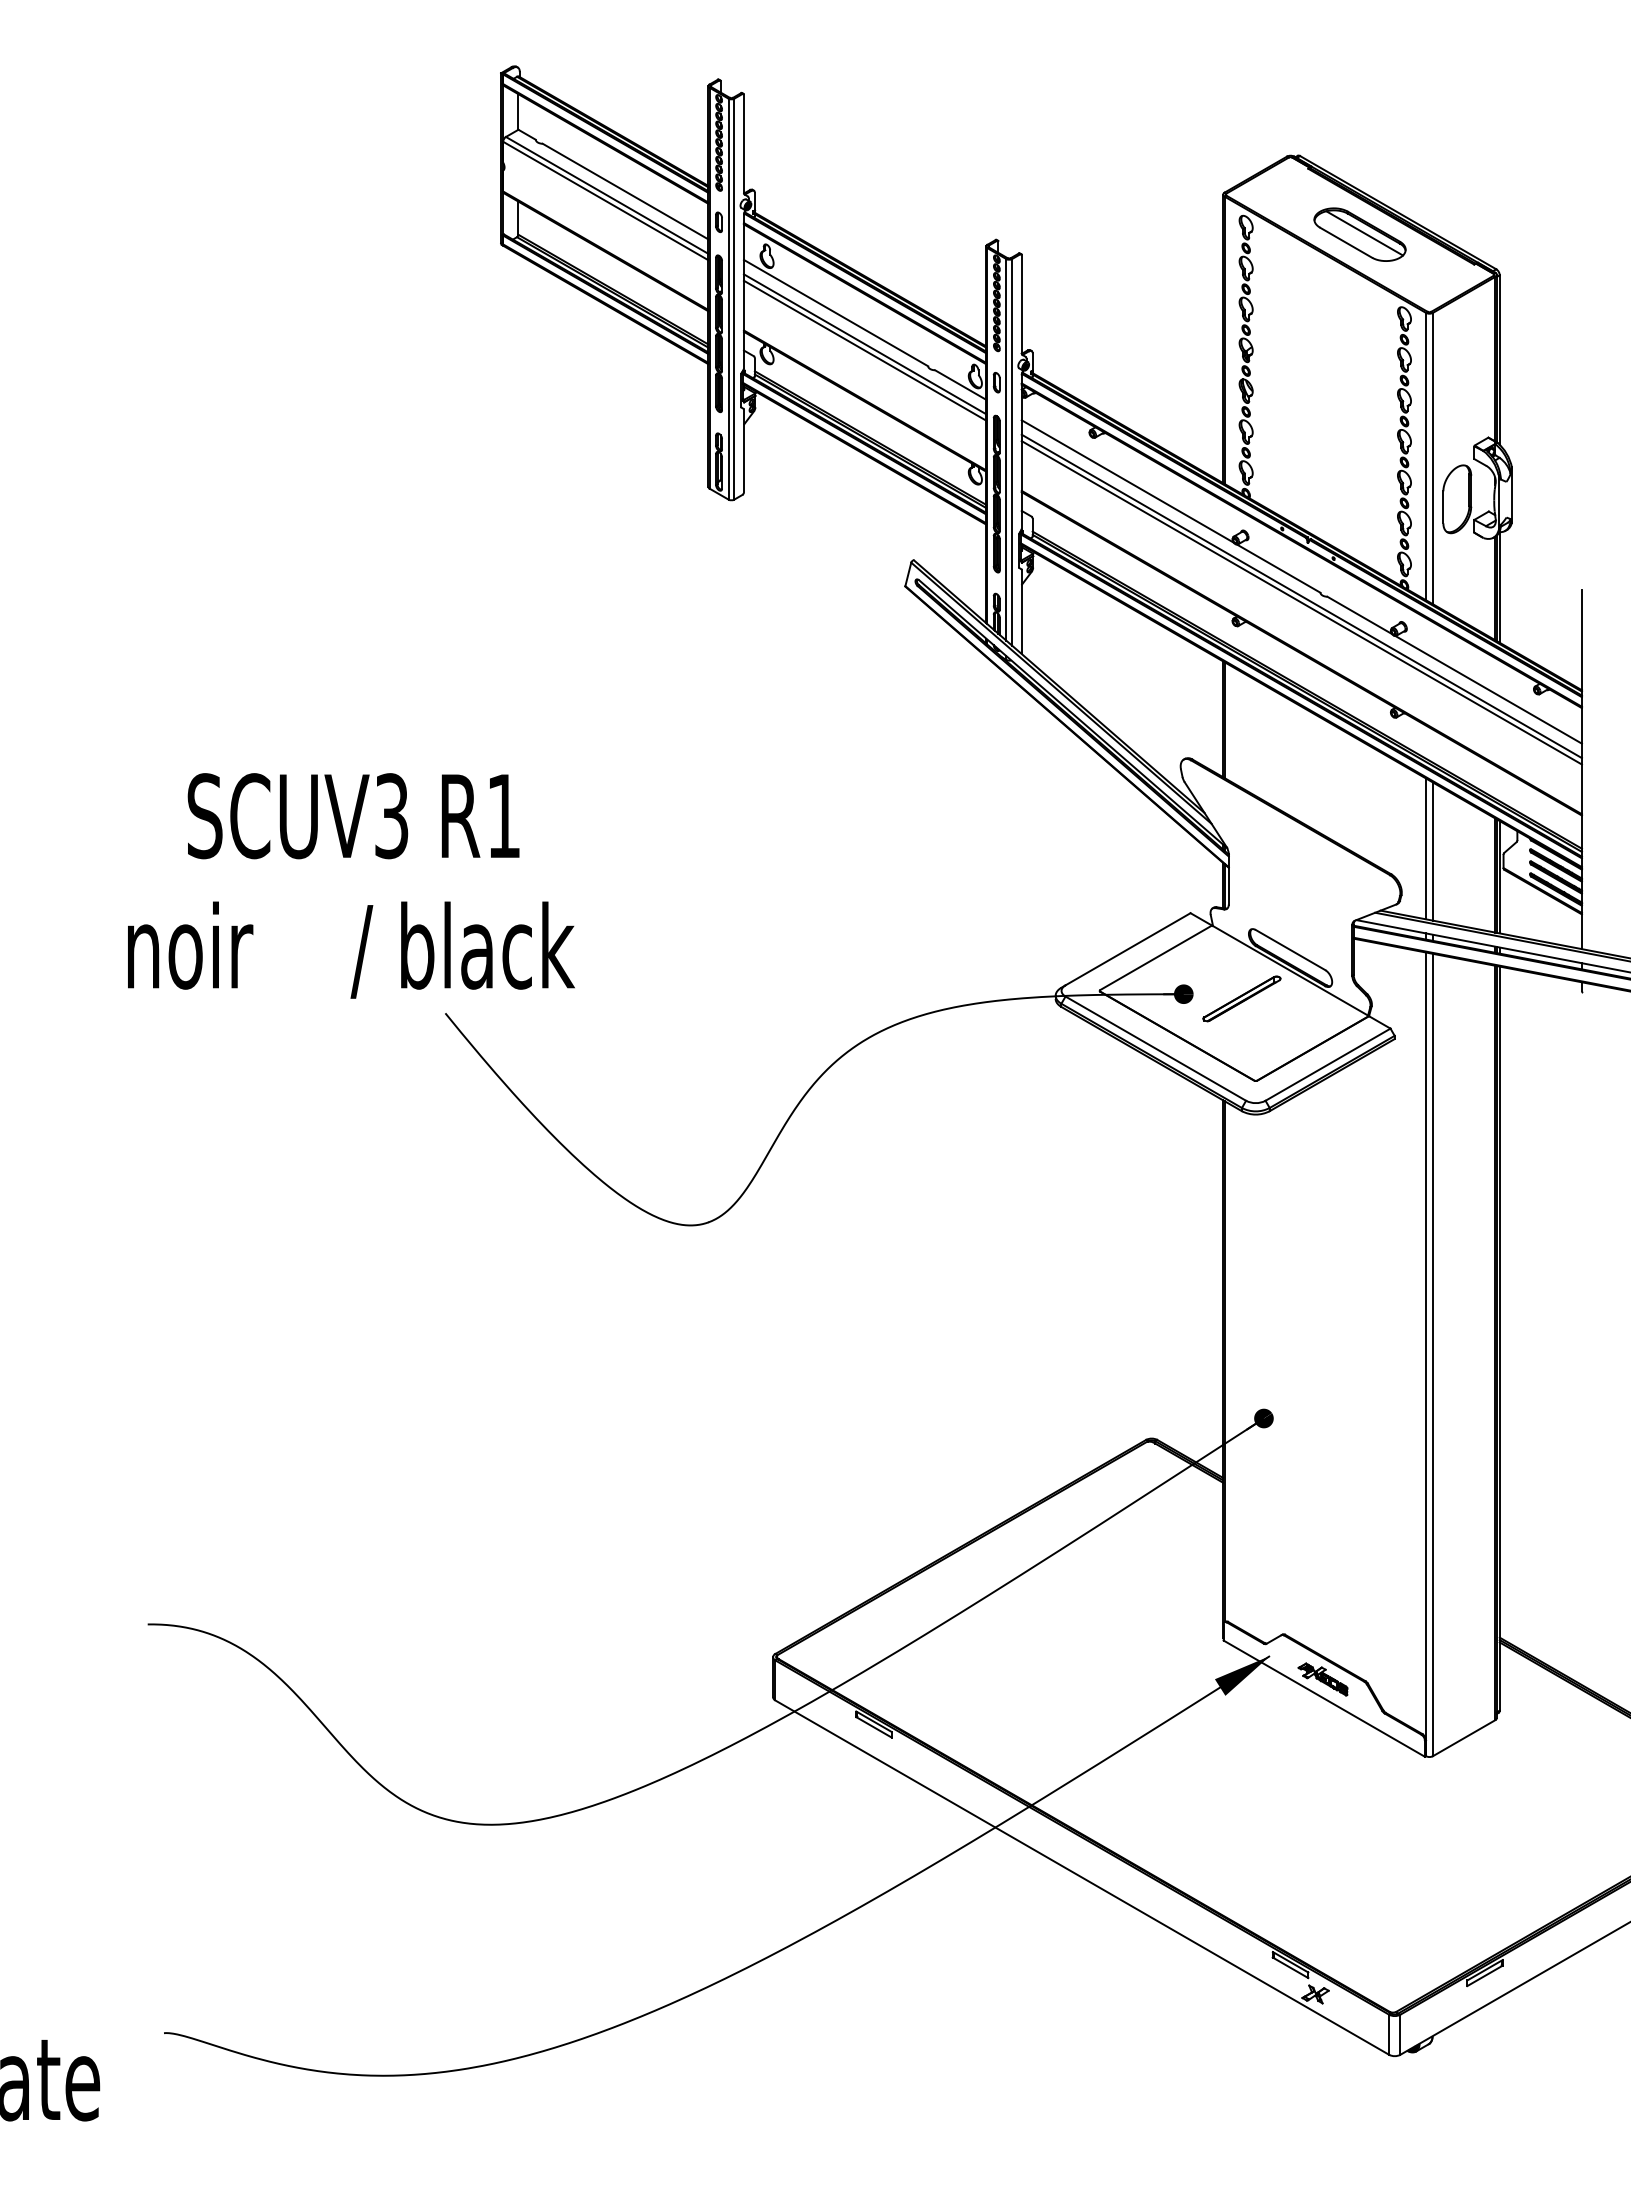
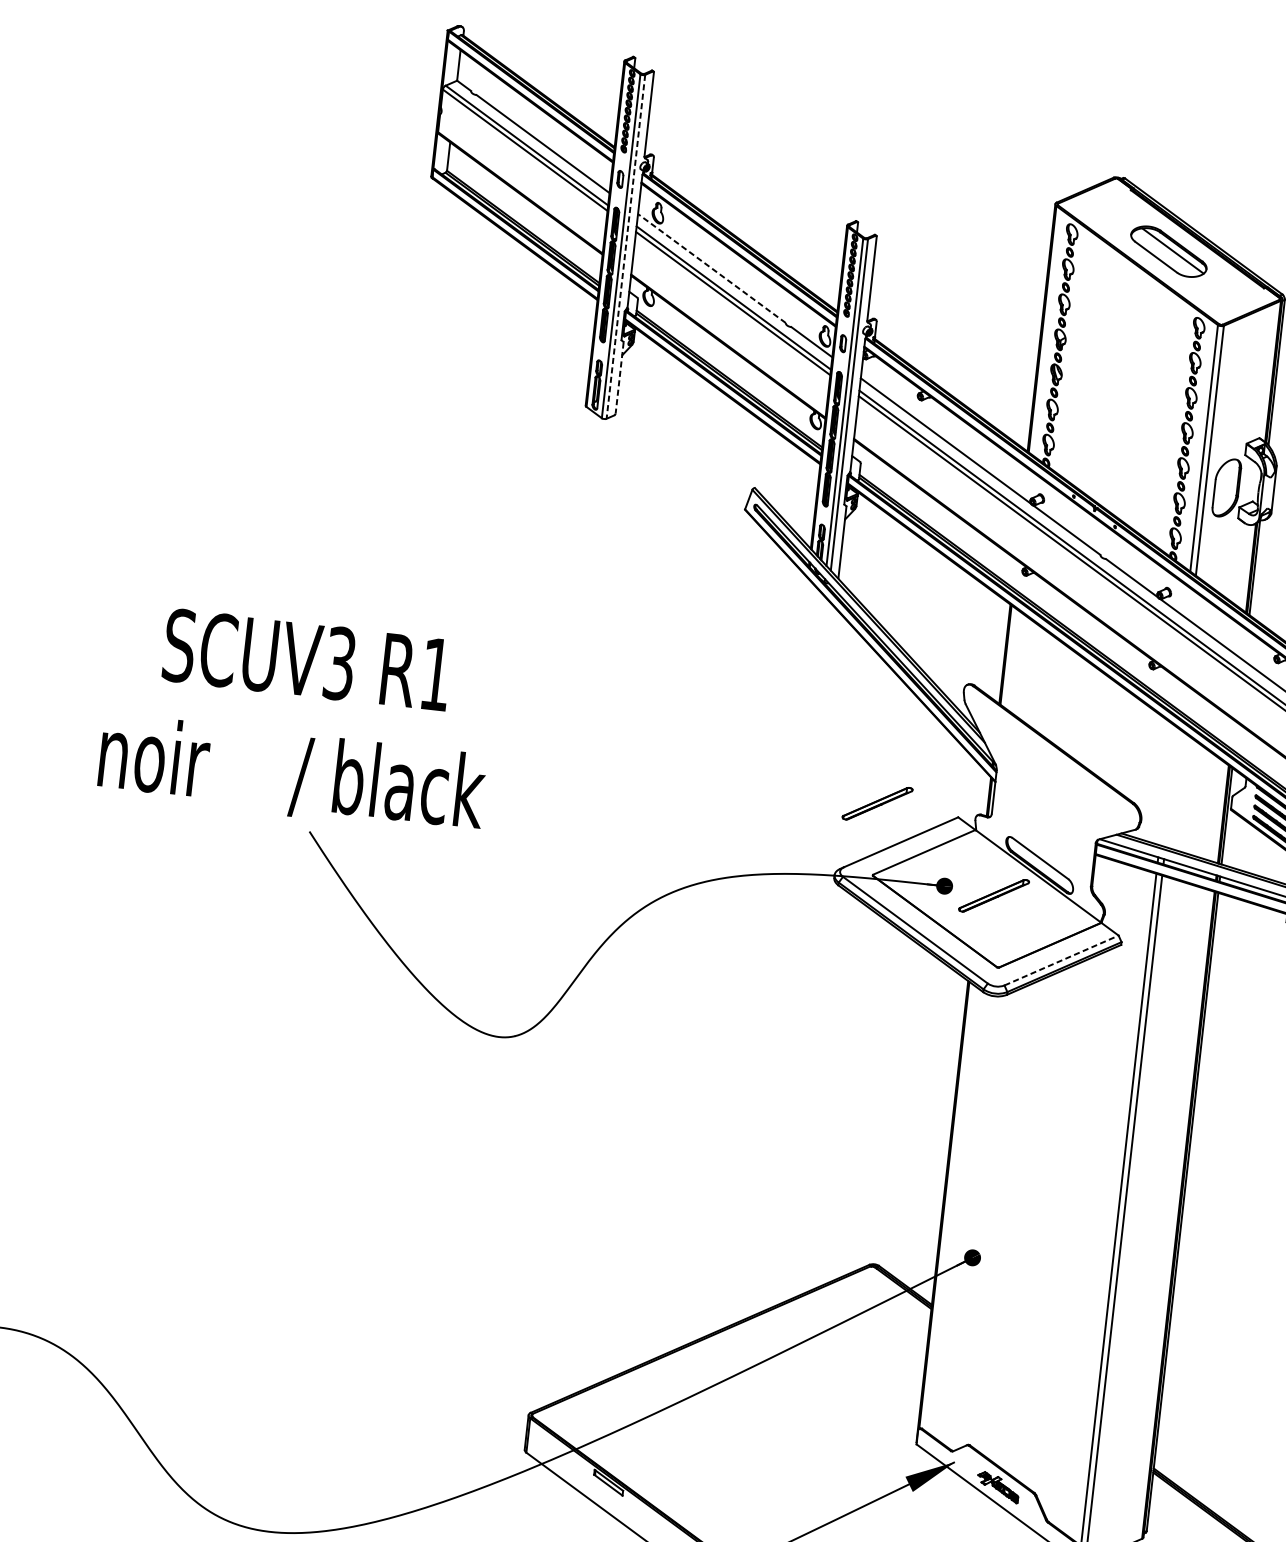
line: (734, 299) -> (626, 247), solid -> dashed
line: (835, 312) -> (711, 267), solid -> dashed
line: (743, 451) -> (619, 378), solid -> dashed
line: (1426, 848) -> (1166, 784), removed
line: (1432, 851) -> (1171, 787), removed
text: (351, 885) -> (298, 719), moved
part: (1095, 907) -> (877, 803), added
line: (1328, 1064) -> (1062, 960), solid -> dashed

